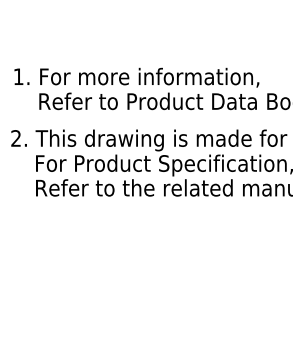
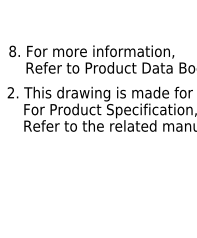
text: (18, 76) -> (12, 51), 1. -> 8.

